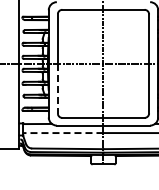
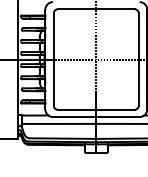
line: (57, 89) -> (53, 83), dashed -> solid
line: (62, 133) -> (58, 124), dashed -> solid

